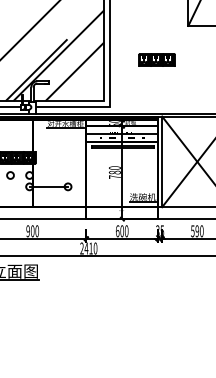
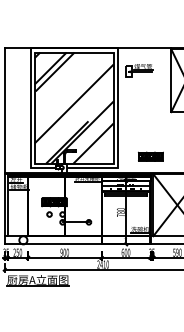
part: (156, 60) -> (150, 156), moved

